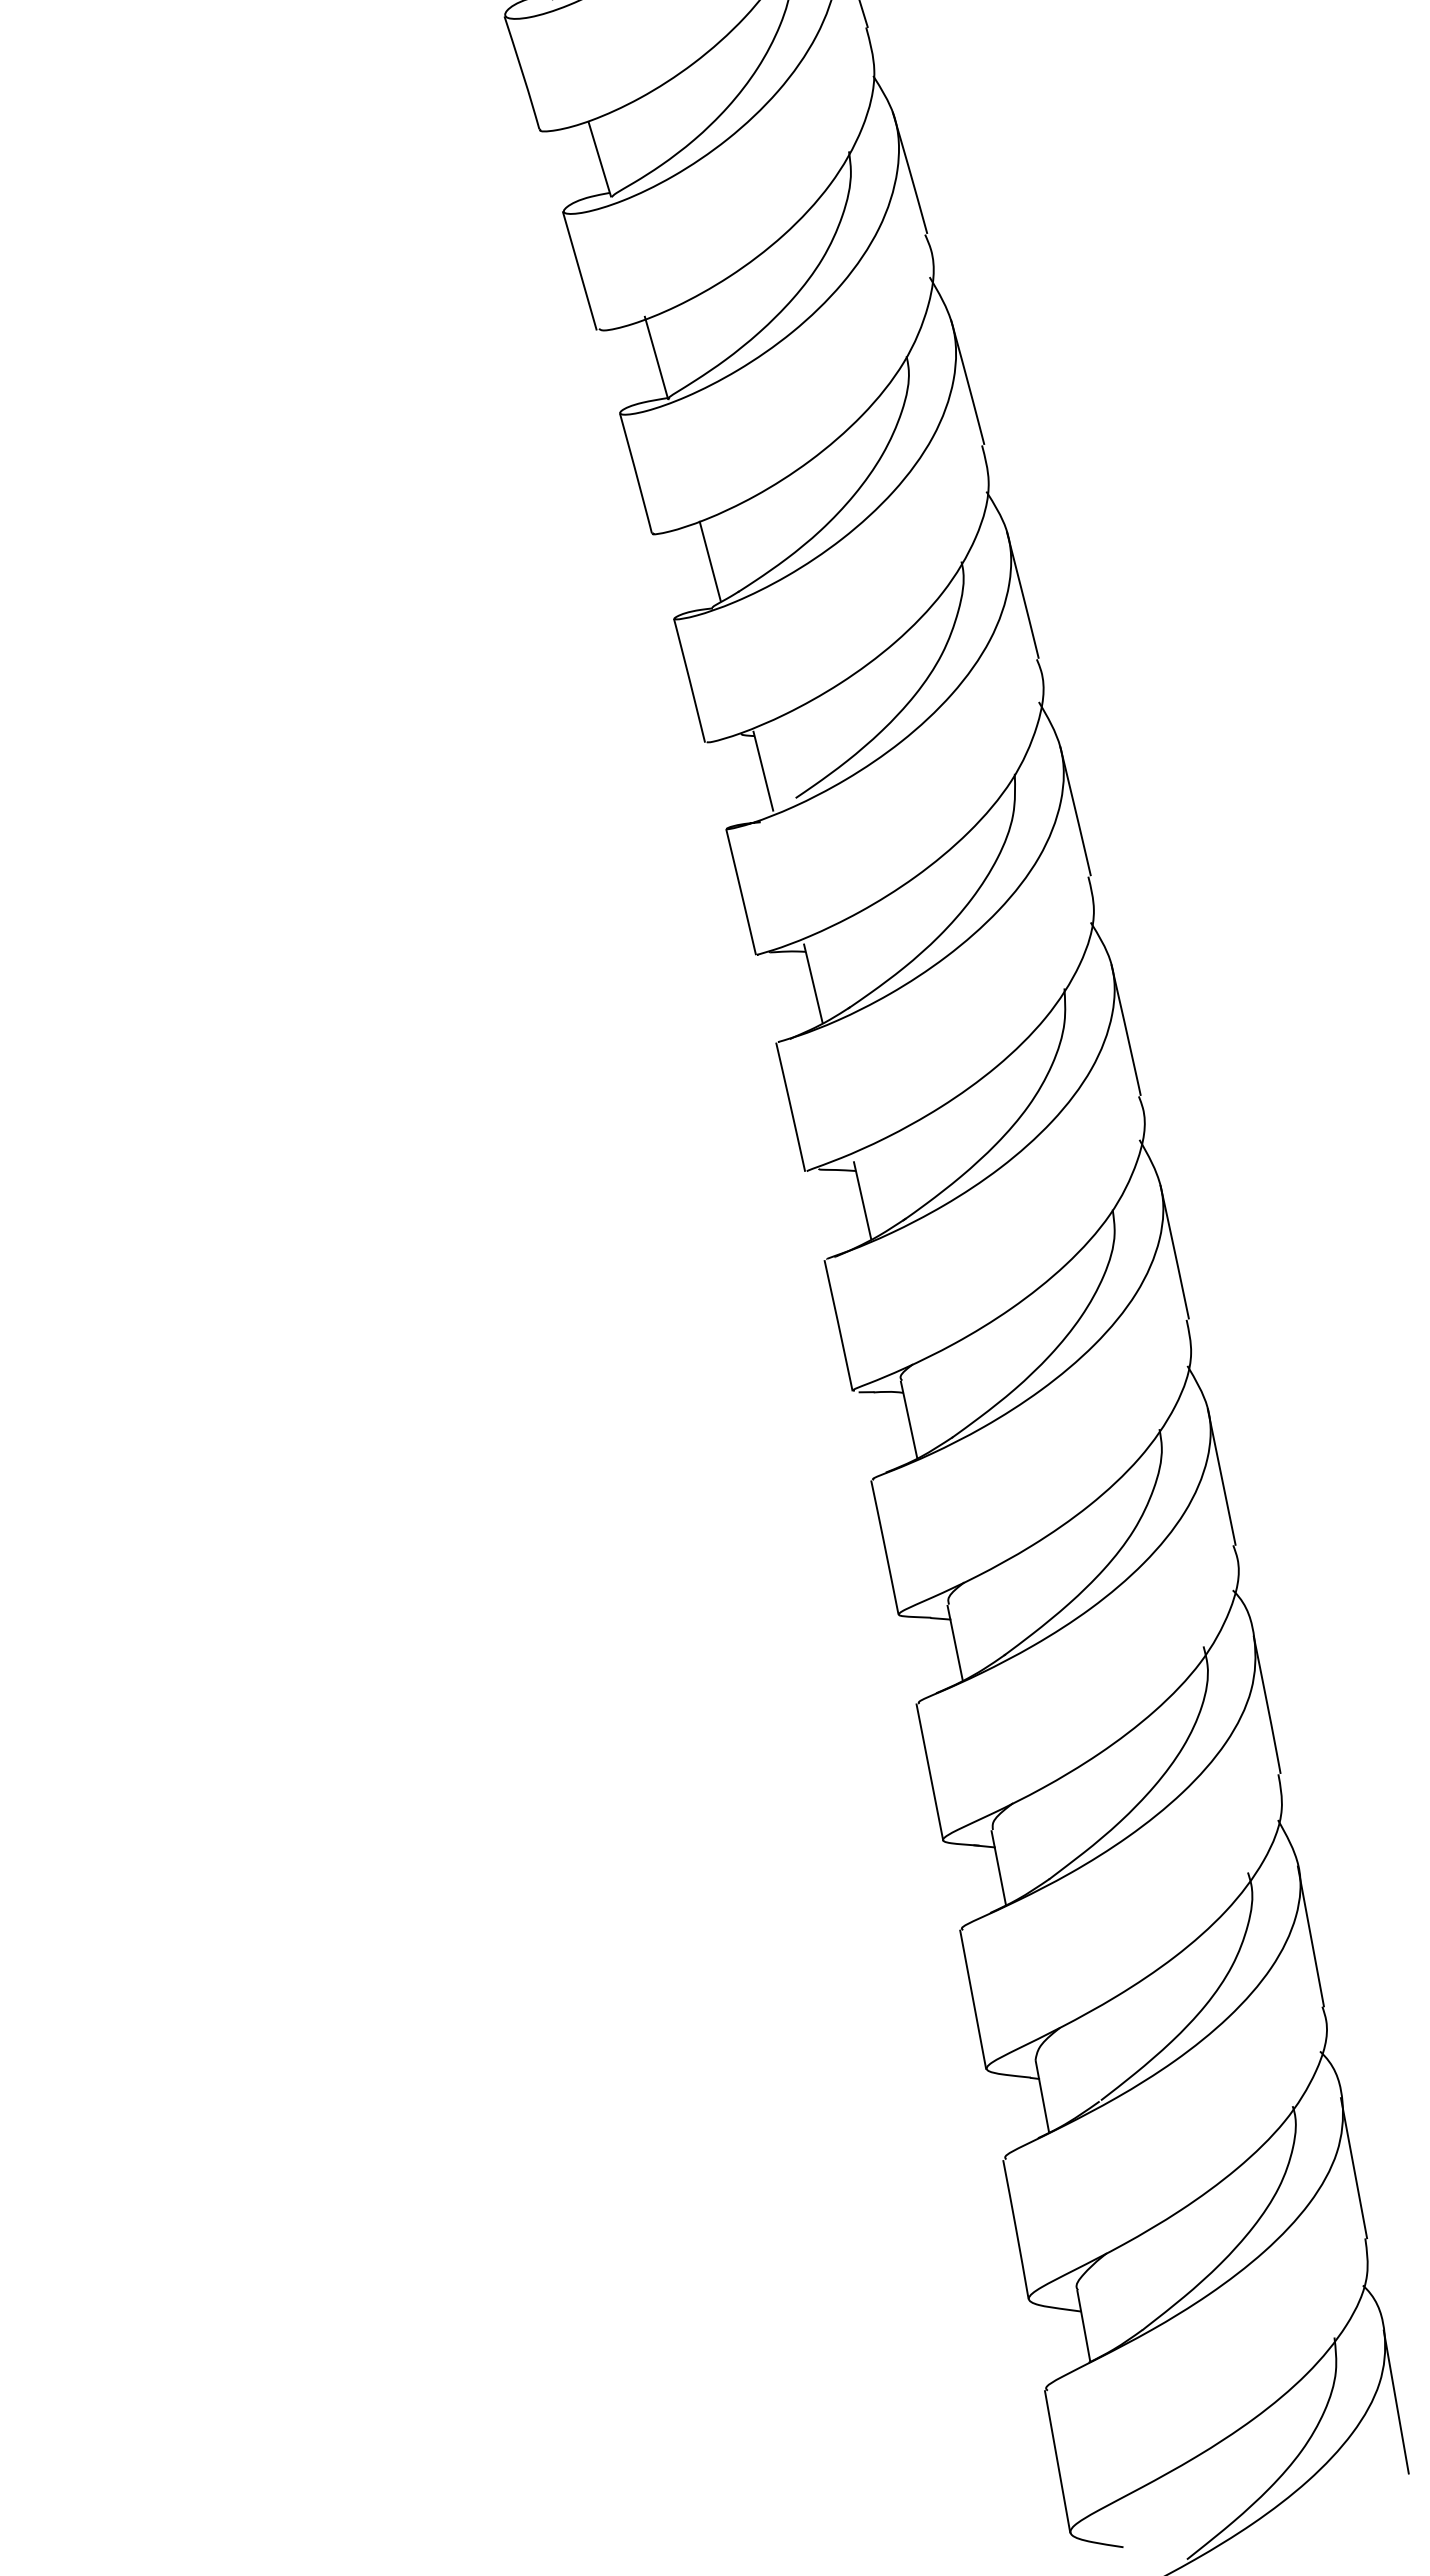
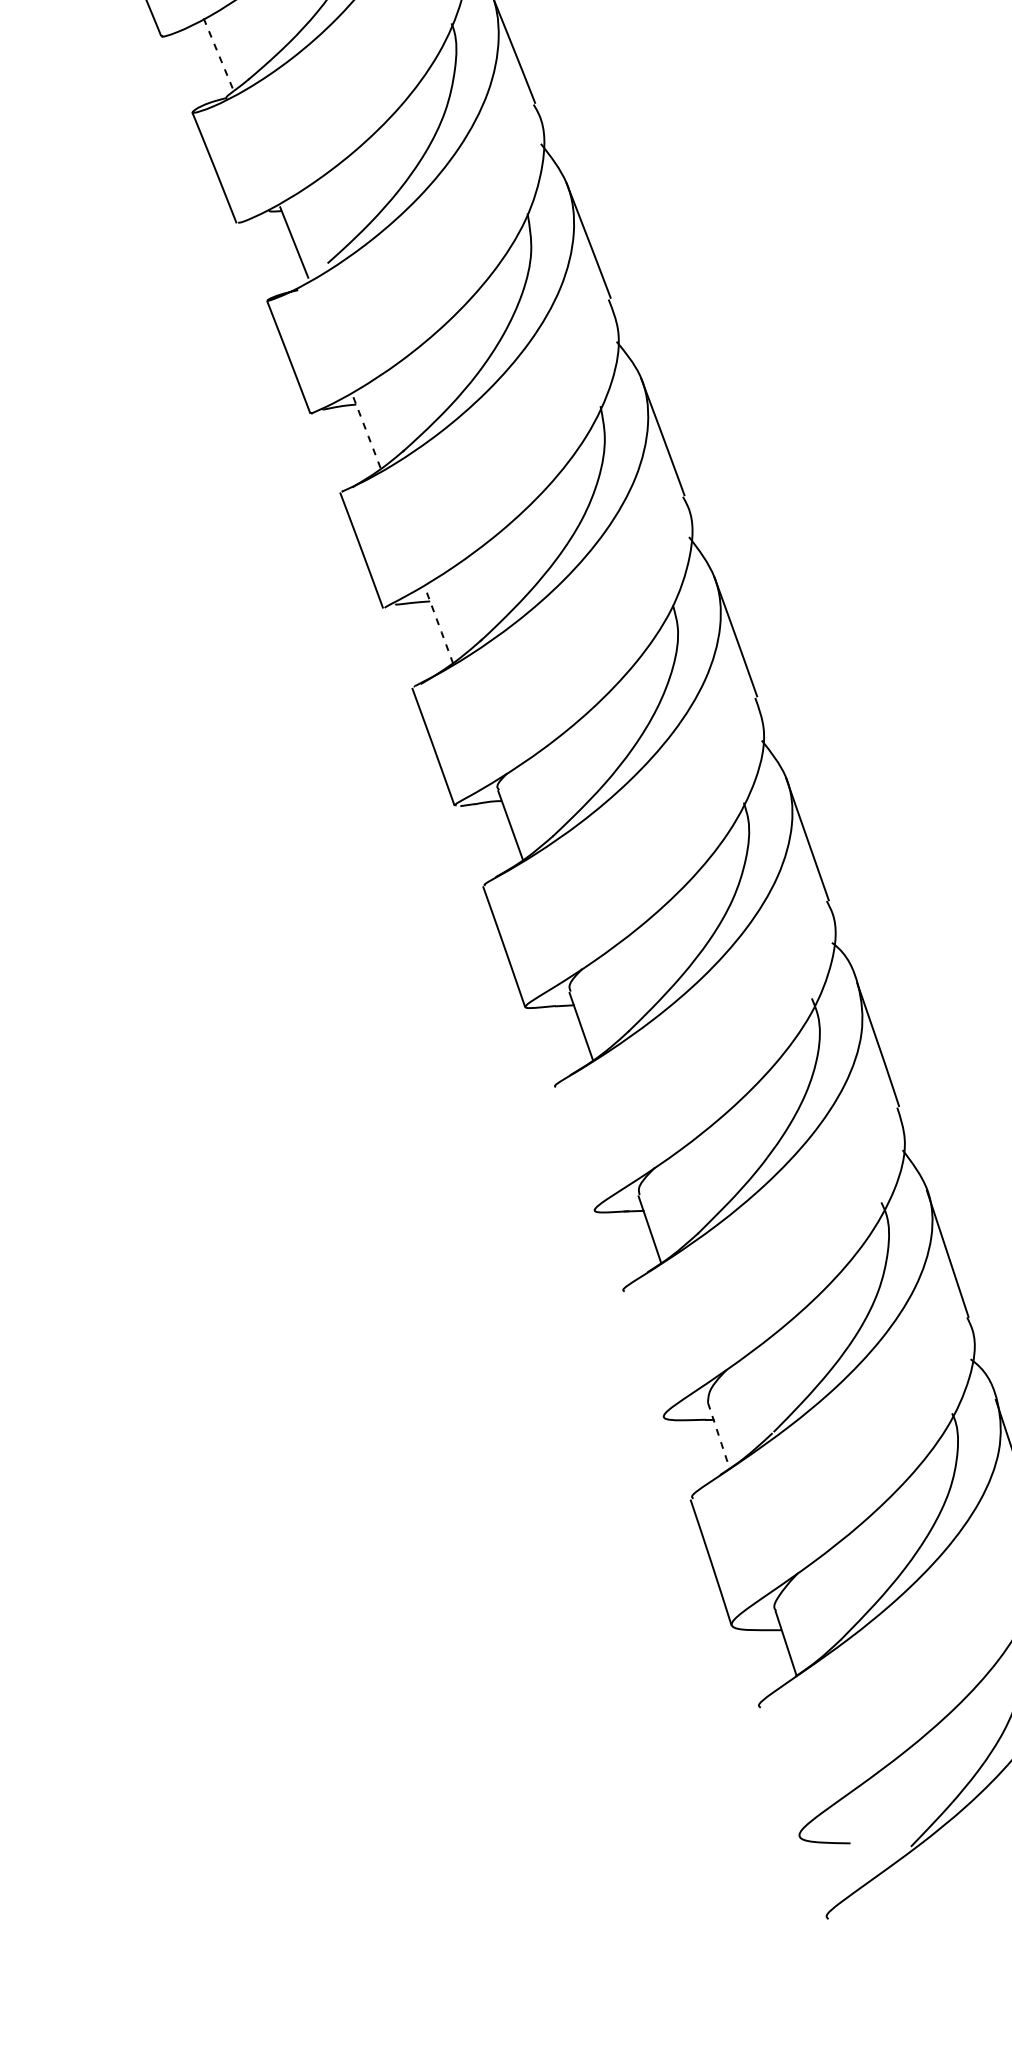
line: (710, 562) -> (219, 55), solid -> dashed
line: (813, 984) -> (367, 433), solid -> dashed
line: (862, 1201) -> (440, 628), solid -> dashed
line: (929, 1772) -> (573, 1149), removed
line: (973, 1999) -> (642, 1354), removed
line: (1042, 2097) -> (719, 1436), solid -> dashed
line: (1057, 2461) -> (778, 1772), removed

